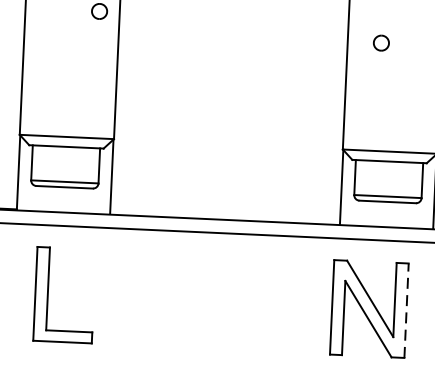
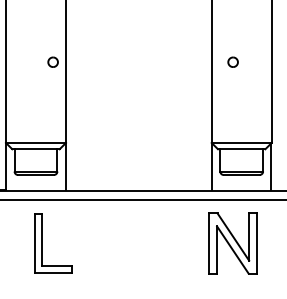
part: (380, 41) -> (232, 61), moved
part: (47, 294) -> (42, 243), moved
line: (406, 310) -> (256, 243), dashed -> solid

